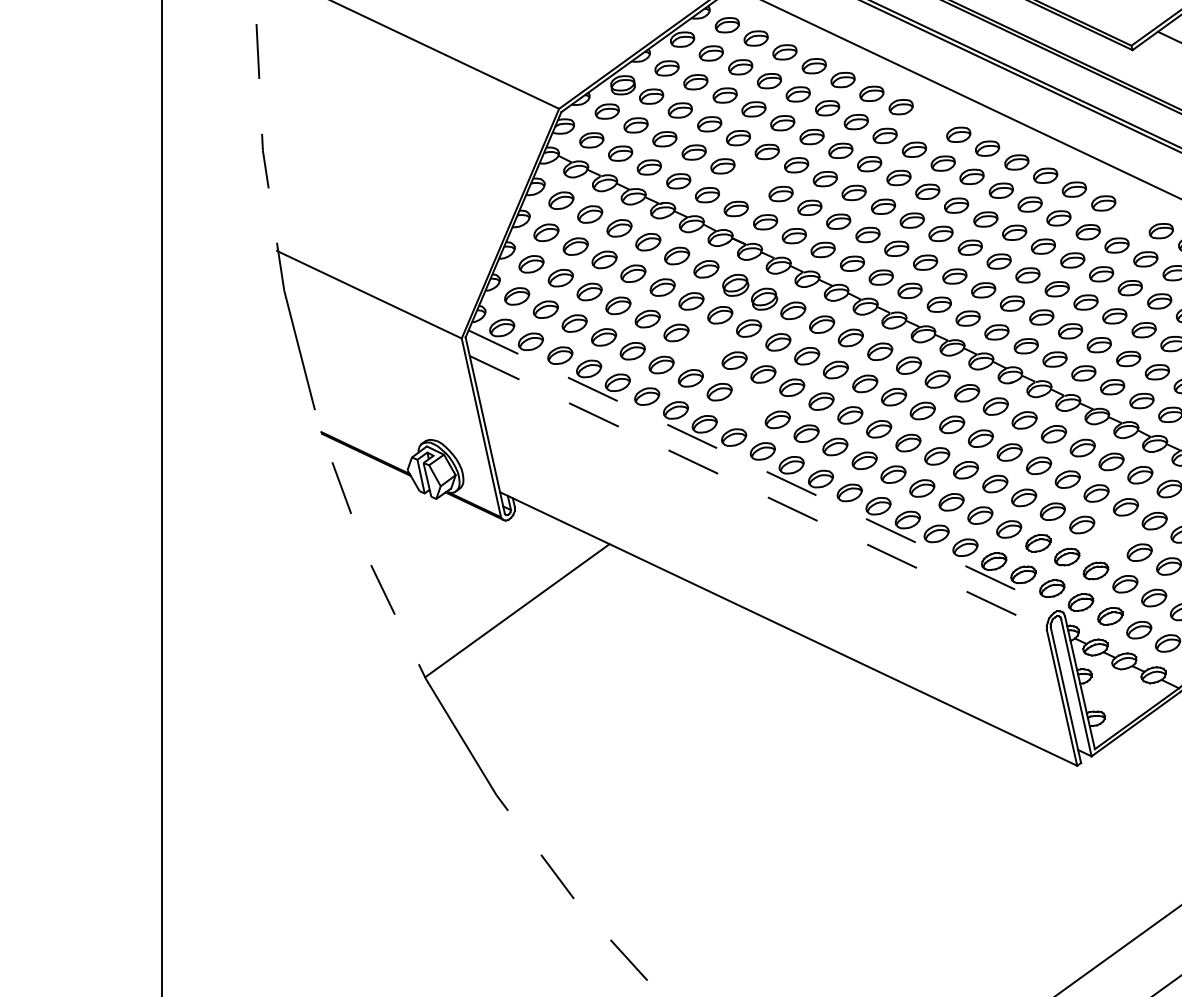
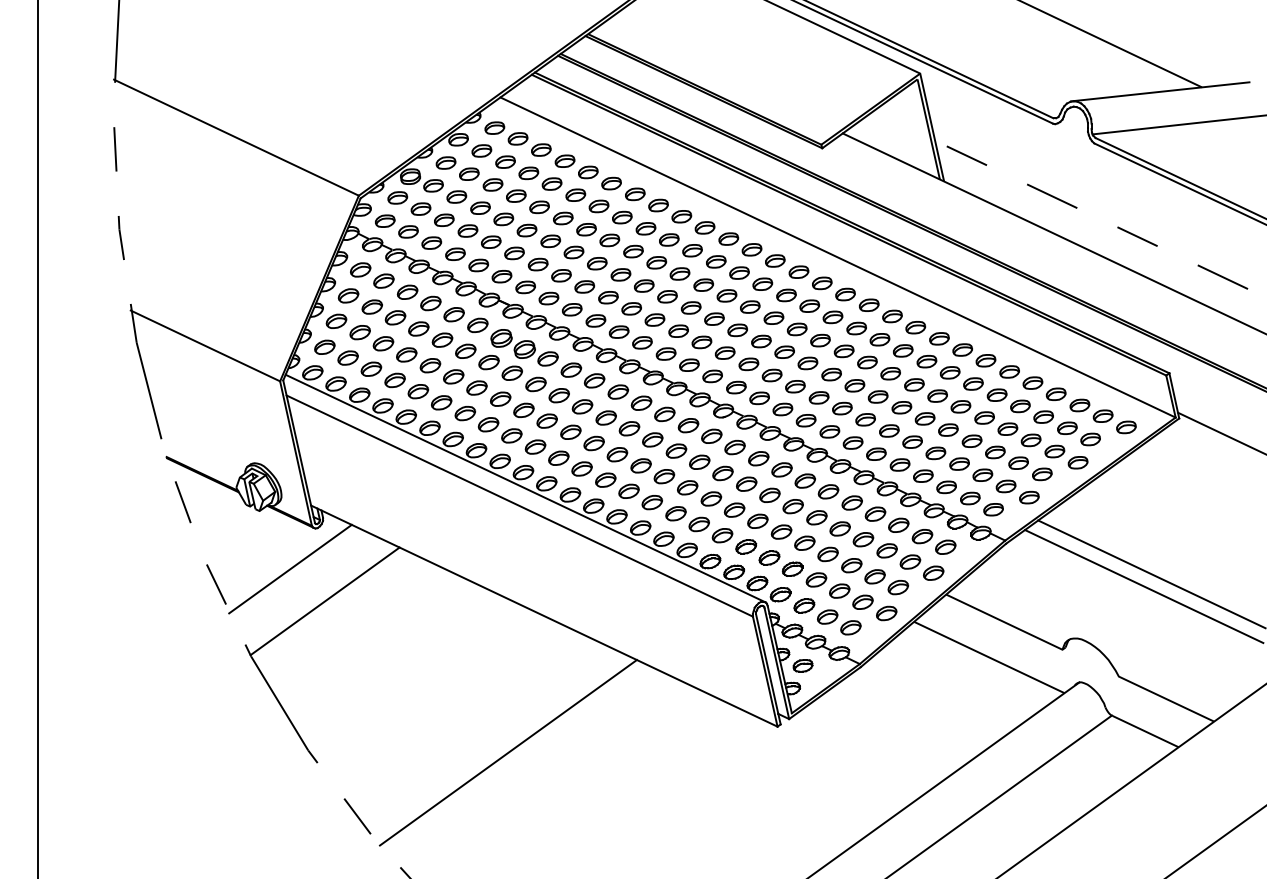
part: (929, 120) -> (658, 205), added
part: (751, 180) -> (514, 253), added
part: (1132, 217) -> (822, 283), added
part: (704, 346) -> (476, 387), added
part: (748, 405) -> (511, 435), added
line: (765, 471) -> (525, 488), dashed -> solid
line: (759, 493) -> (520, 506), dashed -> solid
part: (1110, 537) -> (804, 542), added
line: (474, 570) -> (290, 568), added
part: (1108, 690) -> (802, 665), added
line: (743, 797) -> (507, 752), added

